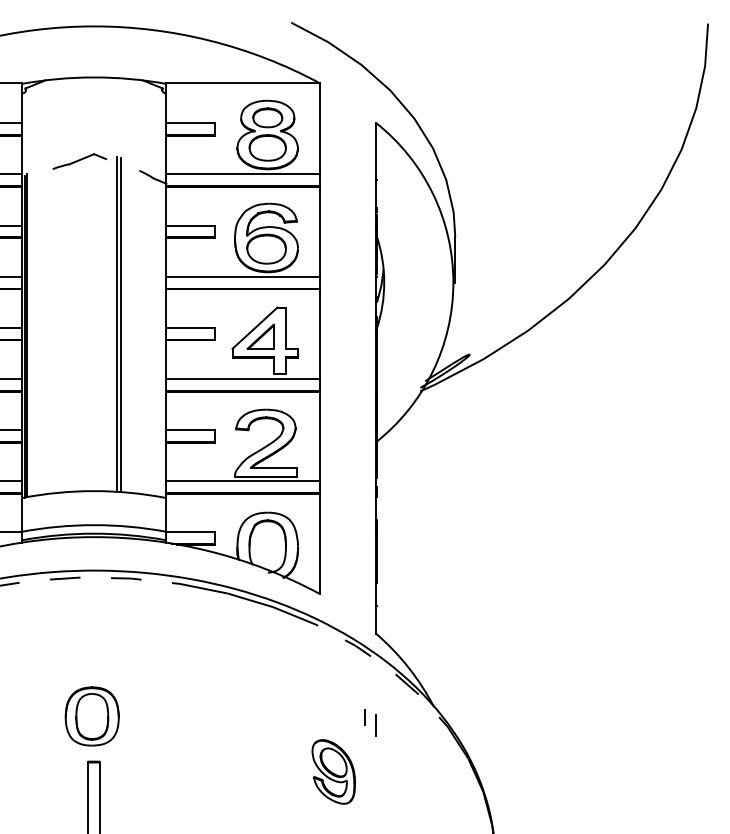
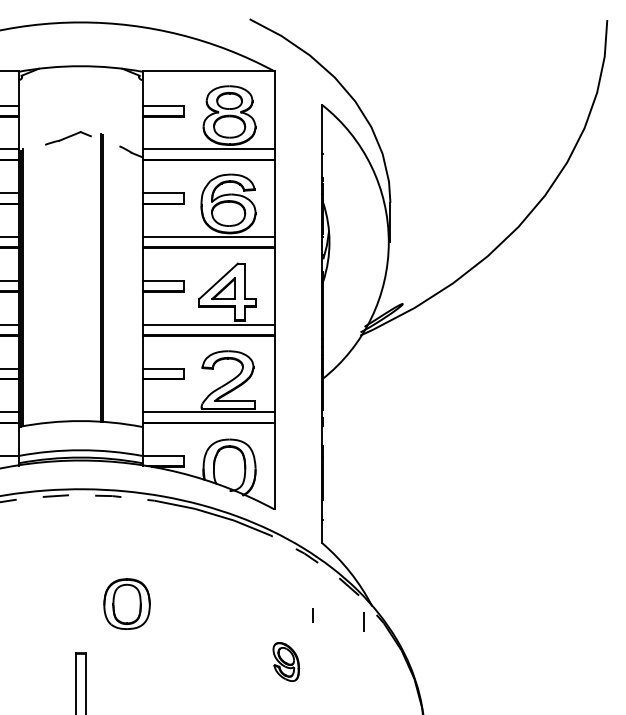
part: (91, 716) -> (126, 604), moved
line: (375, 725) -> (364, 622), moved
part: (333, 771) -> (285, 661), size x0.7

